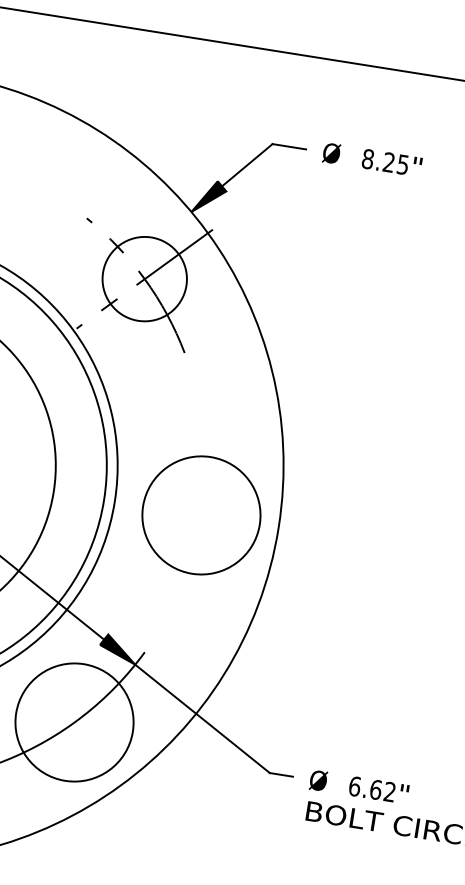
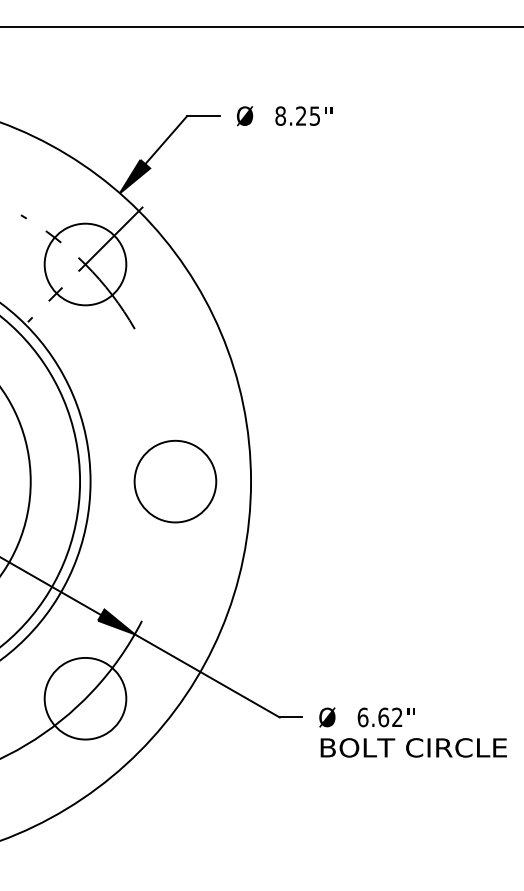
circle: (201, 515) -> (175, 481), size x0.71
circle: (74, 722) -> (85, 698), size x0.71

